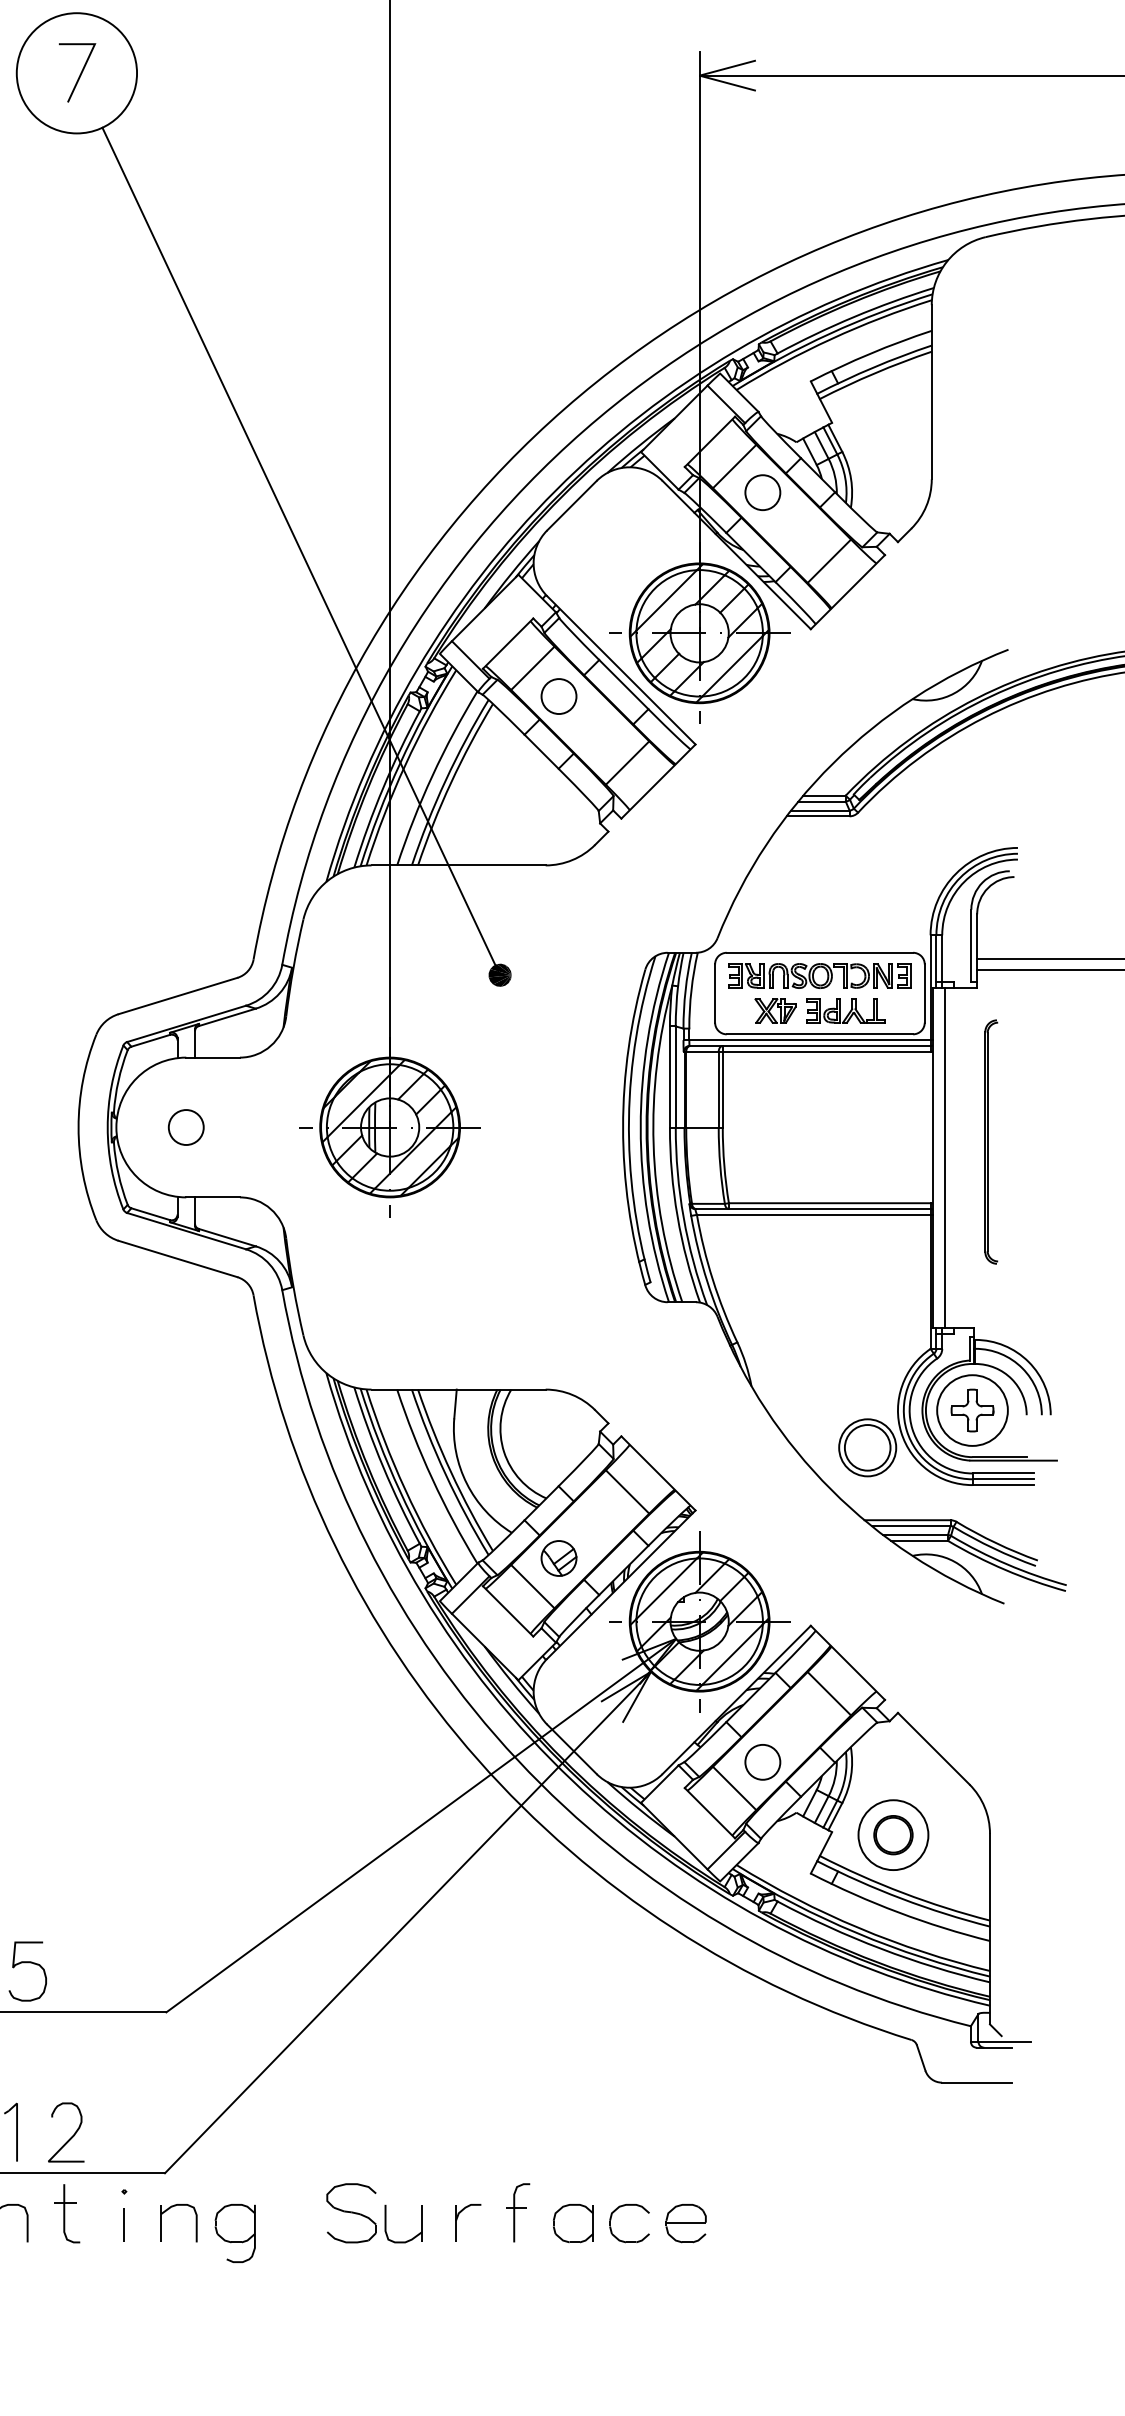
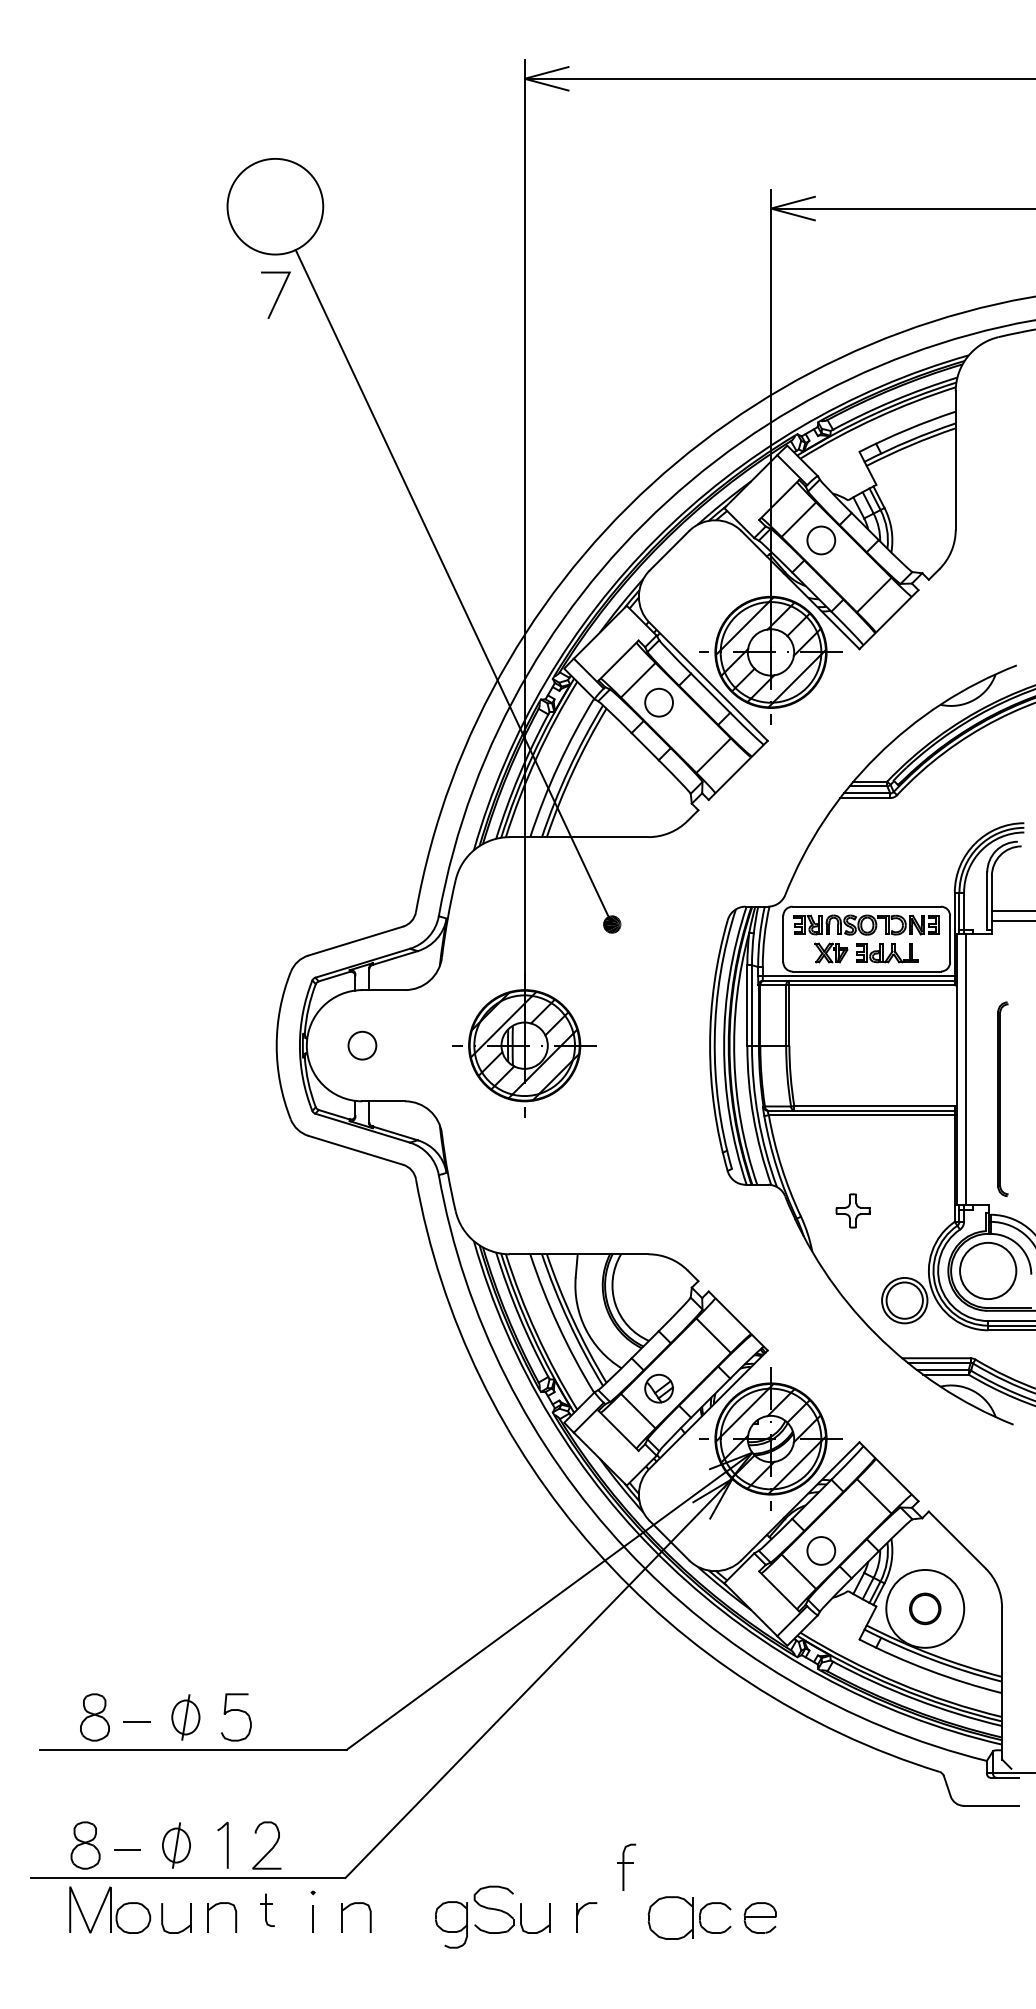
line: (79, 74) -> (277, 296), moved
part: (990, 1141) -> (1002, 1098), moved
part: (971, 1409) -> (852, 1210), moved
circle: (893, 1834) -> (925, 1608), size x1.4
part: (518, 2211) -> (626, 1866), moved
part: (66, 2212) -> (267, 1909), size x0.7
part: (573, 2222) -> (670, 1917), size x1.4
part: (235, 2232) -> (451, 1924), moved

